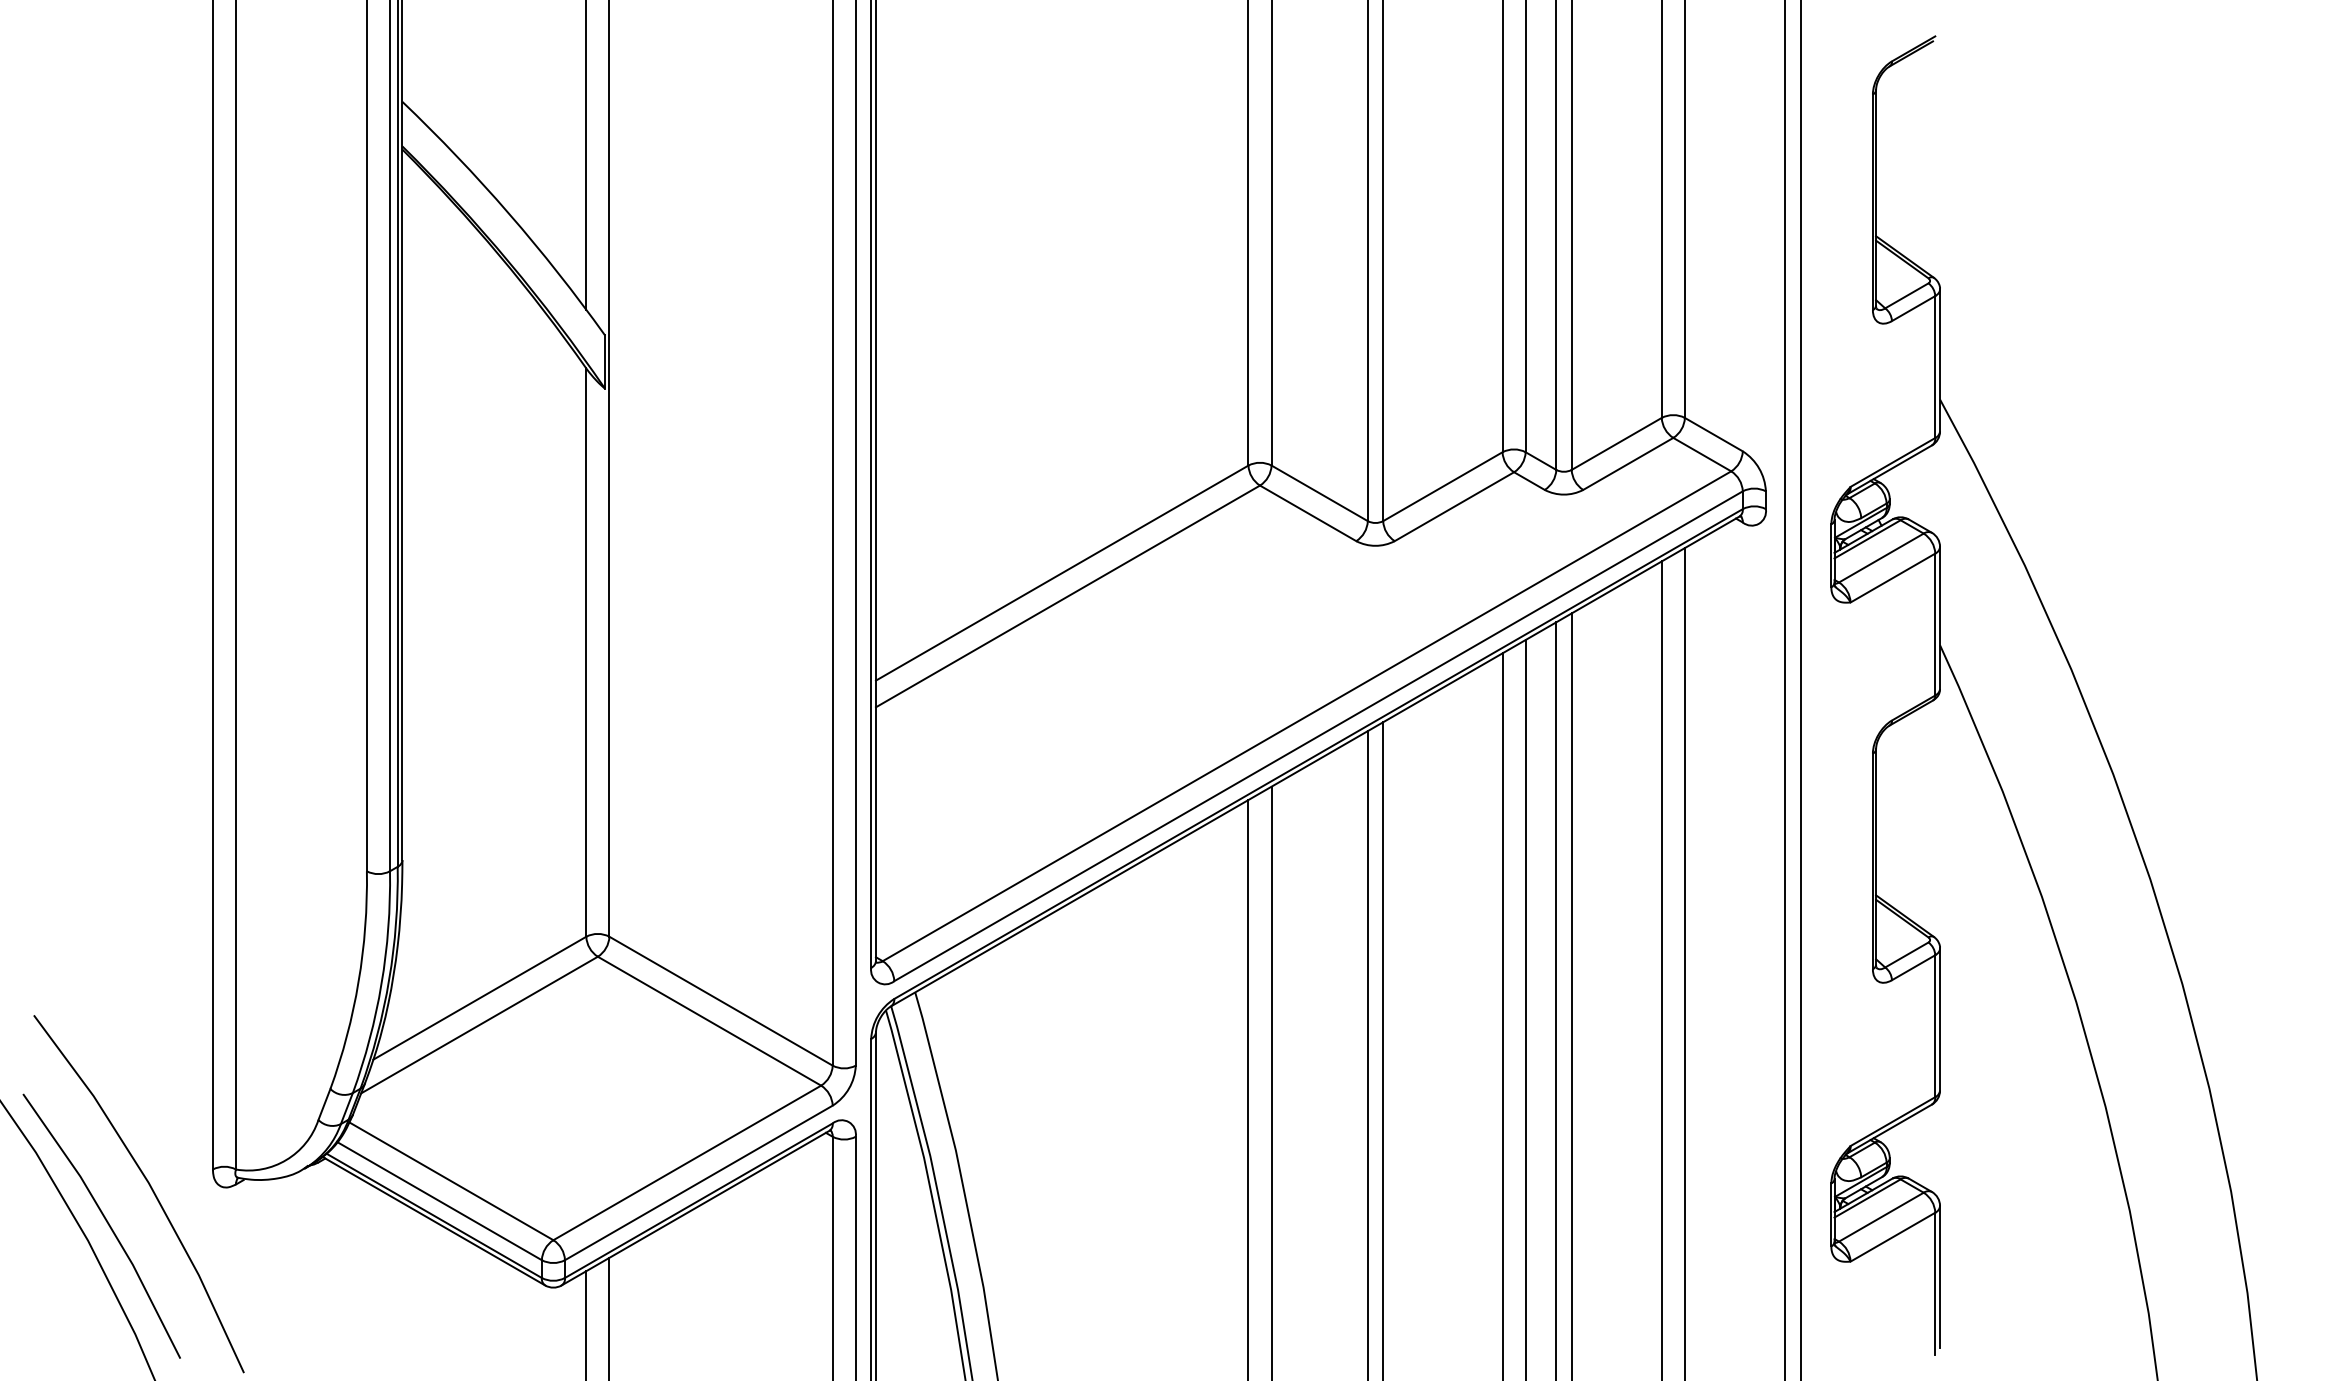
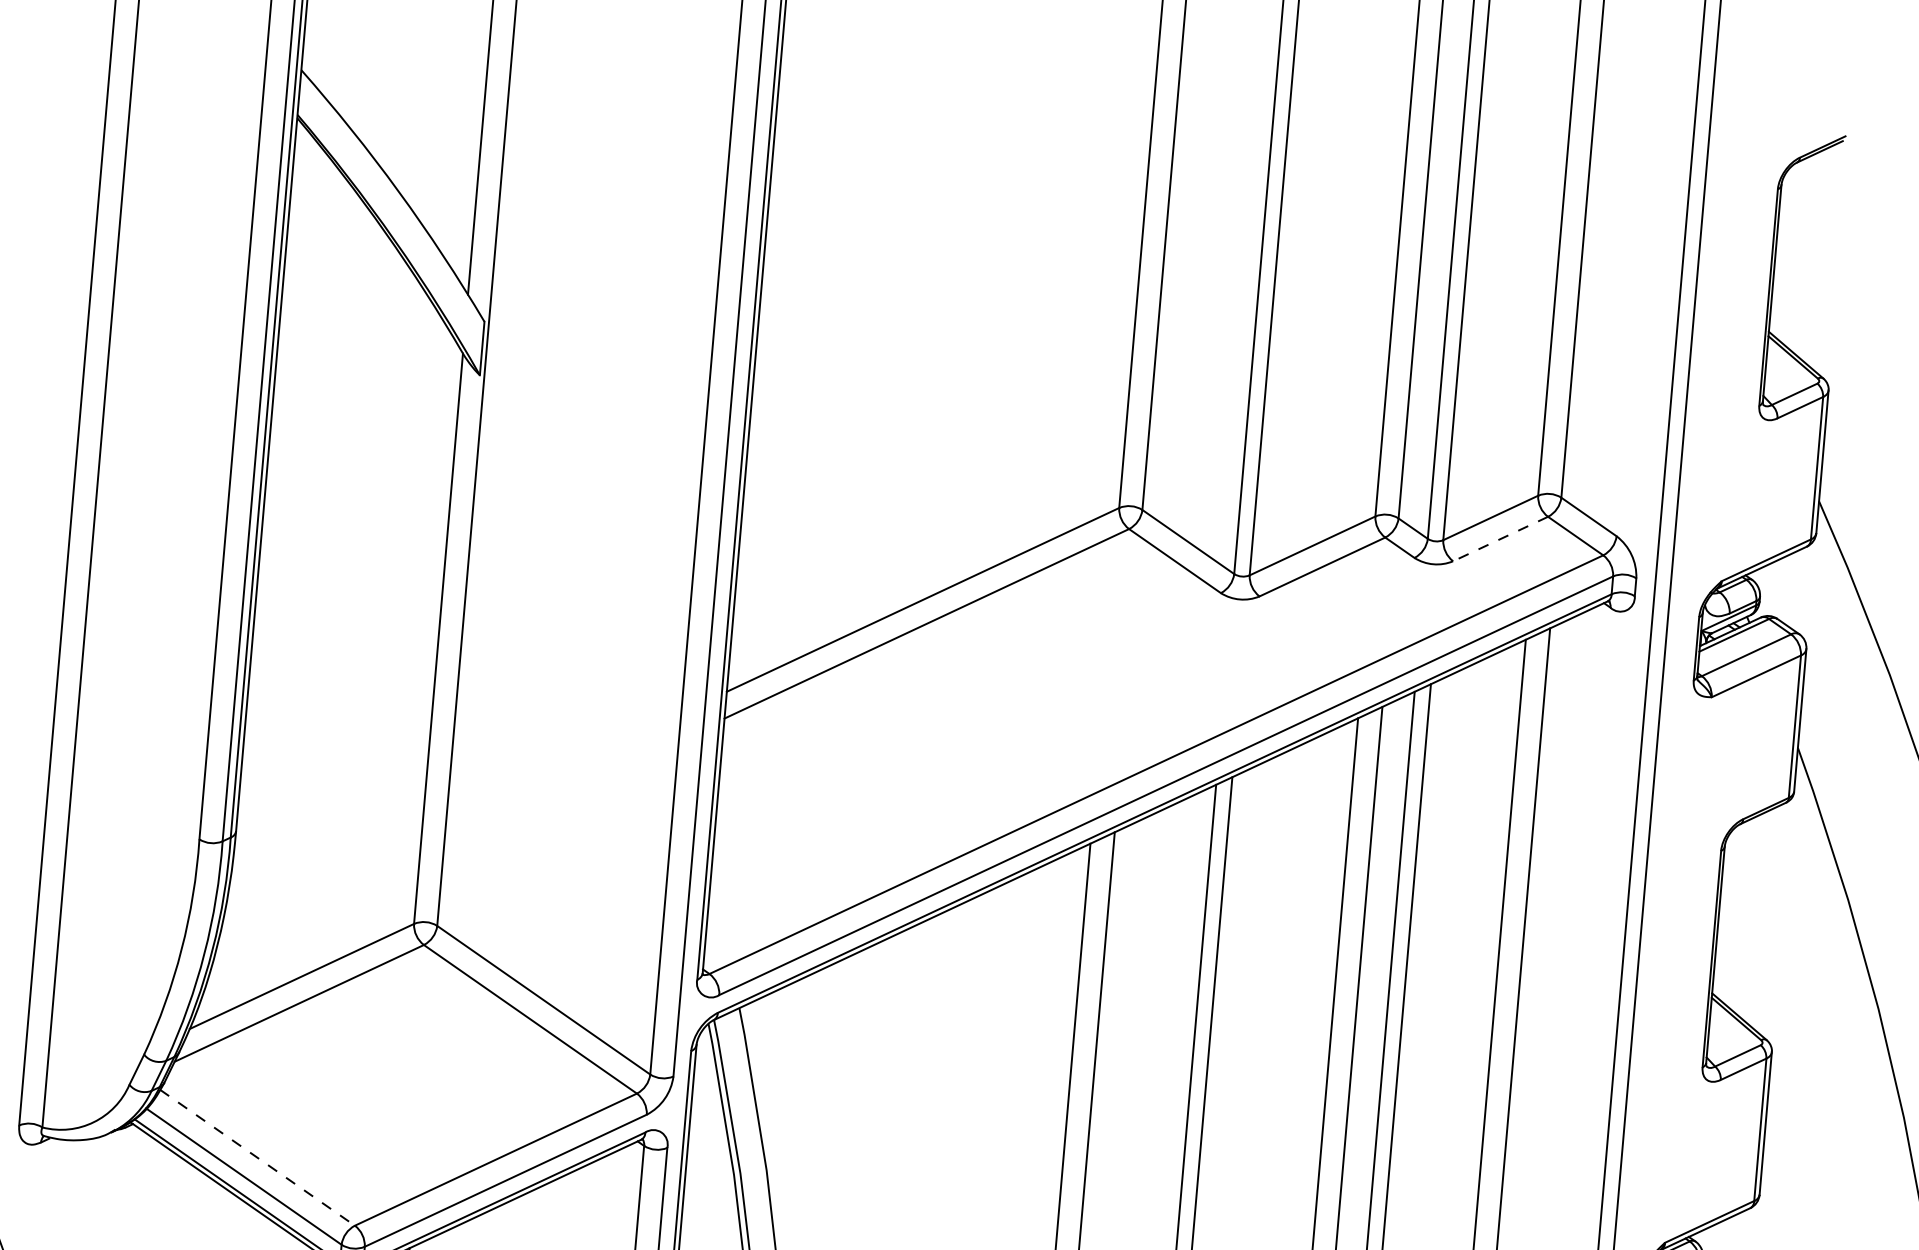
line: (1627, 464) -> (1499, 539), solid -> dashed
line: (451, 1181) -> (257, 1158), solid -> dashed

